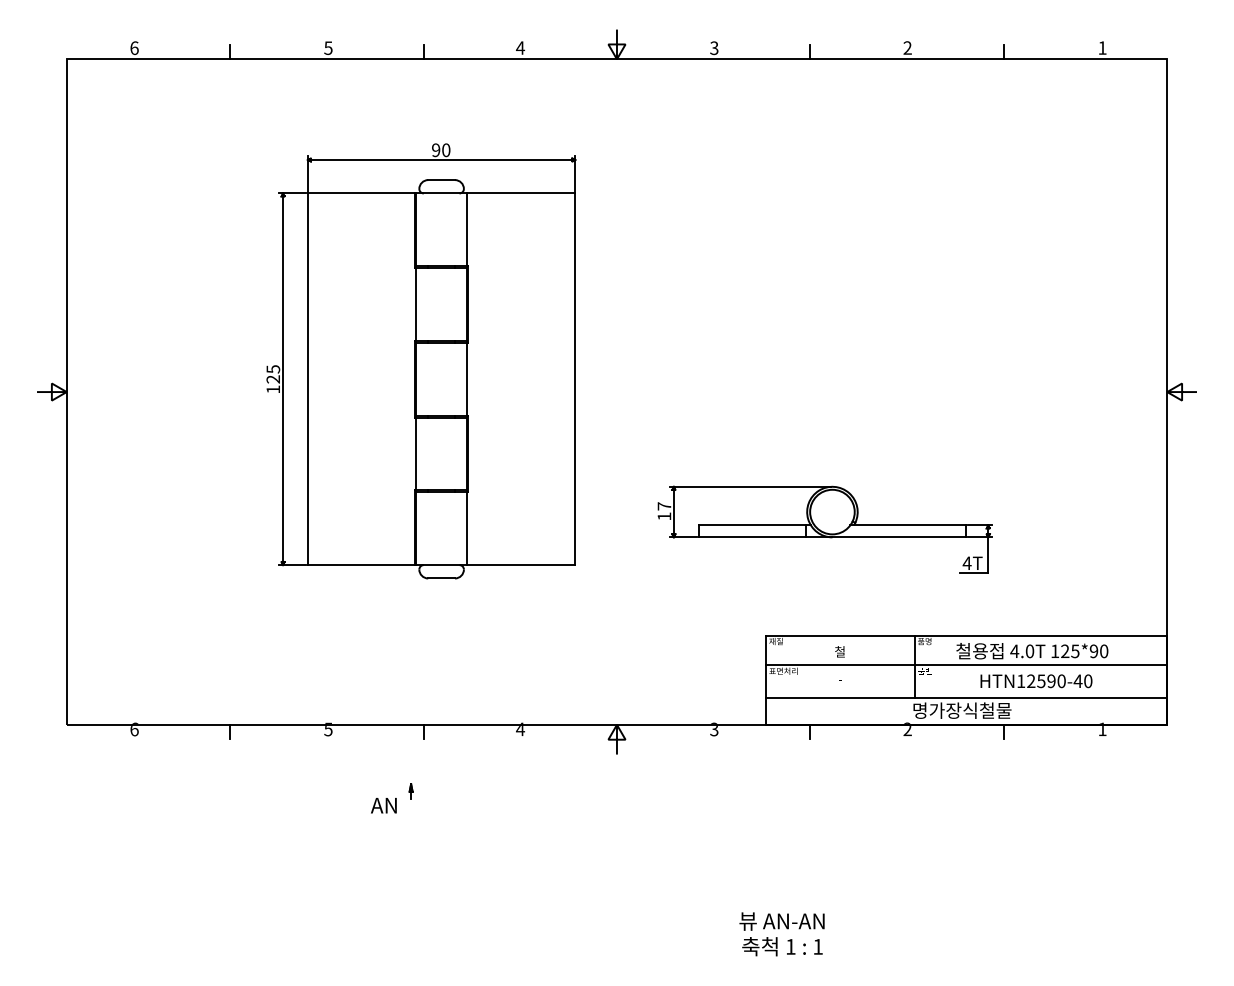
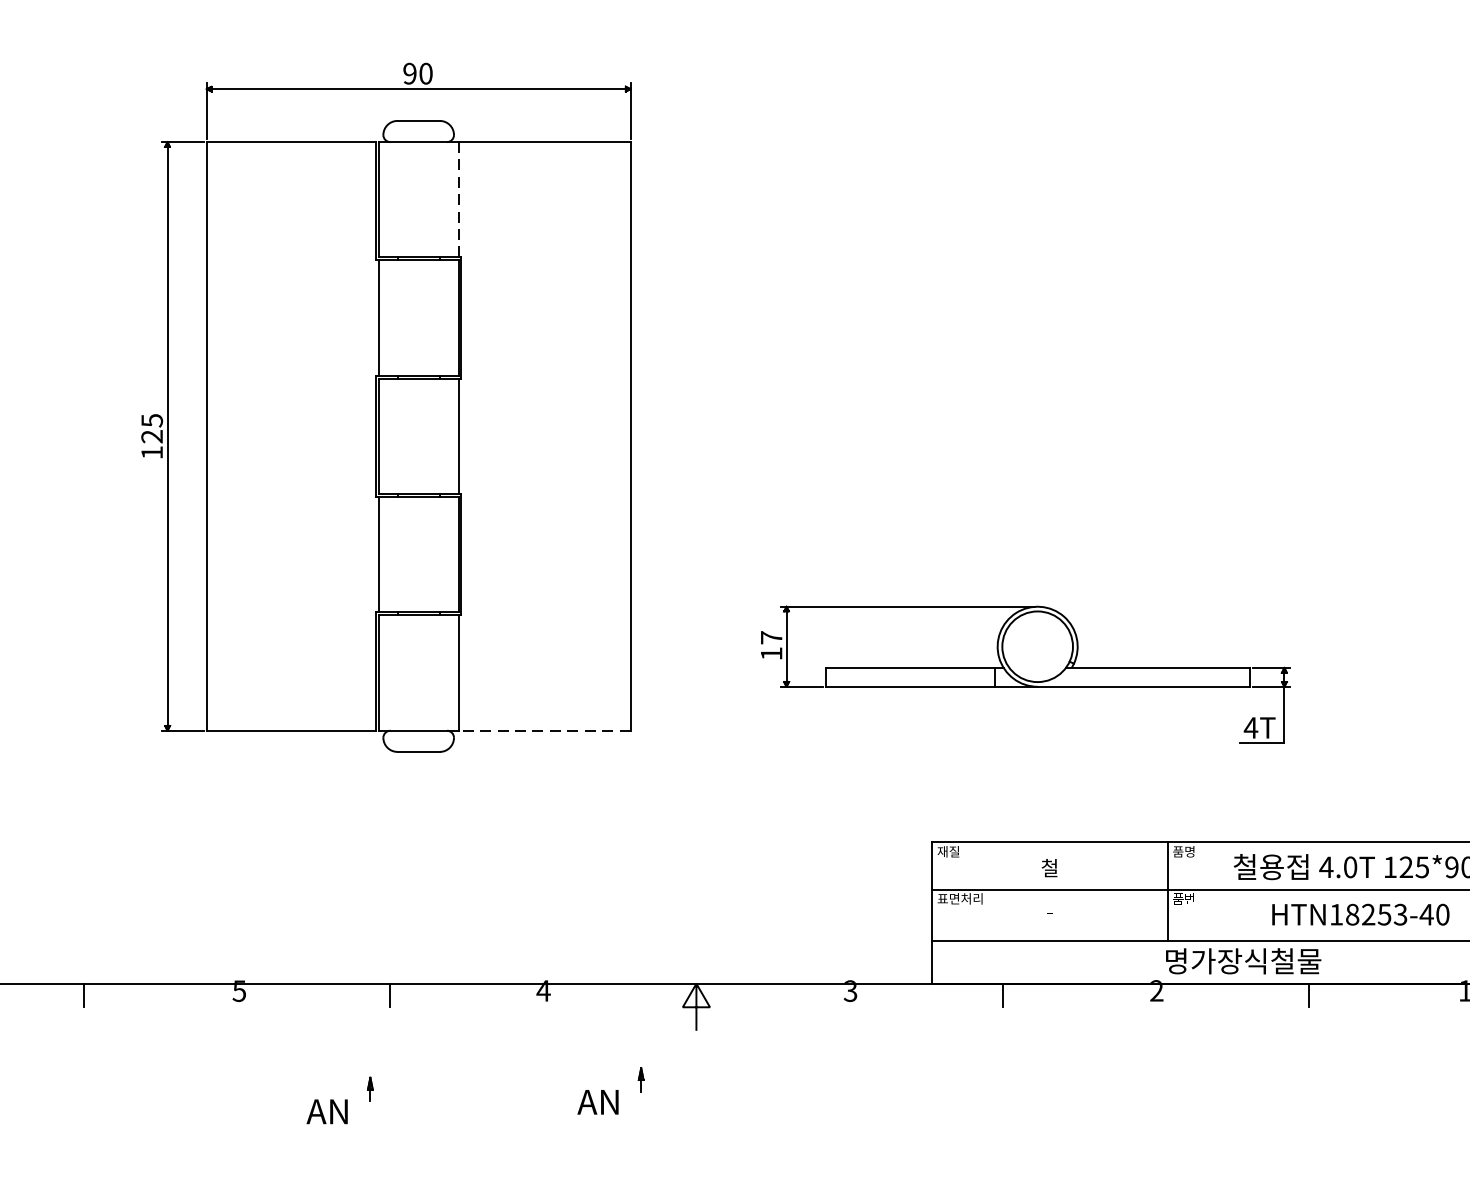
line: (466, 229) -> (458, 199), solid -> dashed
line: (520, 565) -> (543, 731), solid -> dashed
text: (1046, 681) -> (1376, 915), HTN12590-40 -> HTN18253-40
part: (563, 792) -> (611, 1090), added

